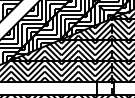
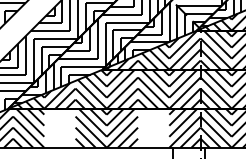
hatch: (36, 71) -> (60, 127), removed
hatch: (86, 71) -> (153, 127), removed

